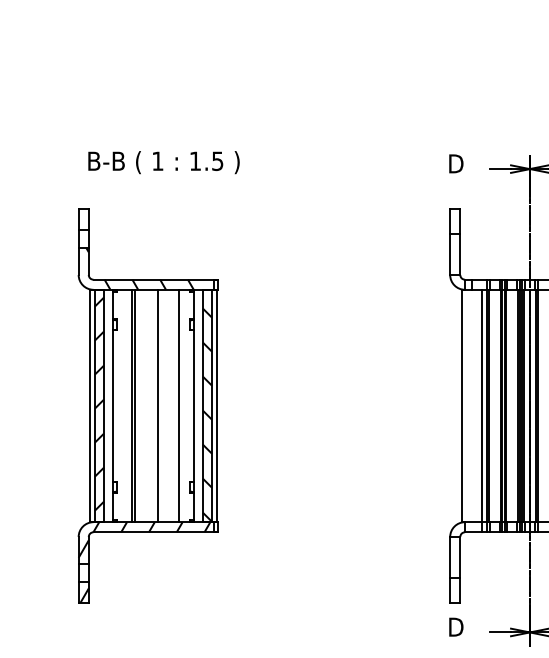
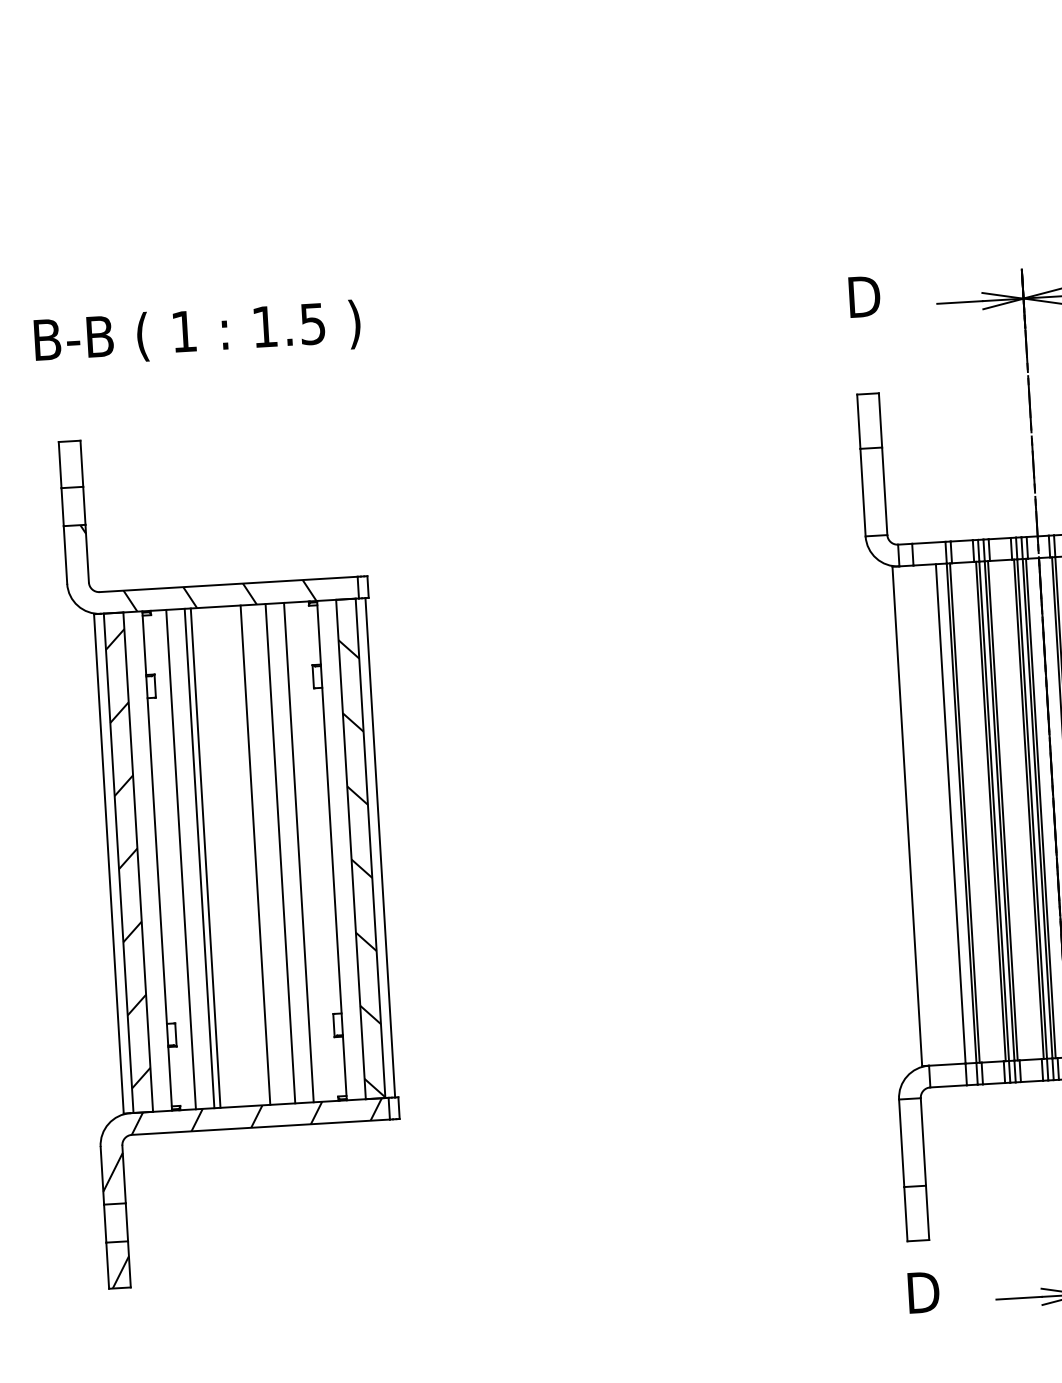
text: (163, 162) -> (196, 333), moved
line: (123, 405) -> (180, 858), added
line: (170, 405) -> (281, 852), added

